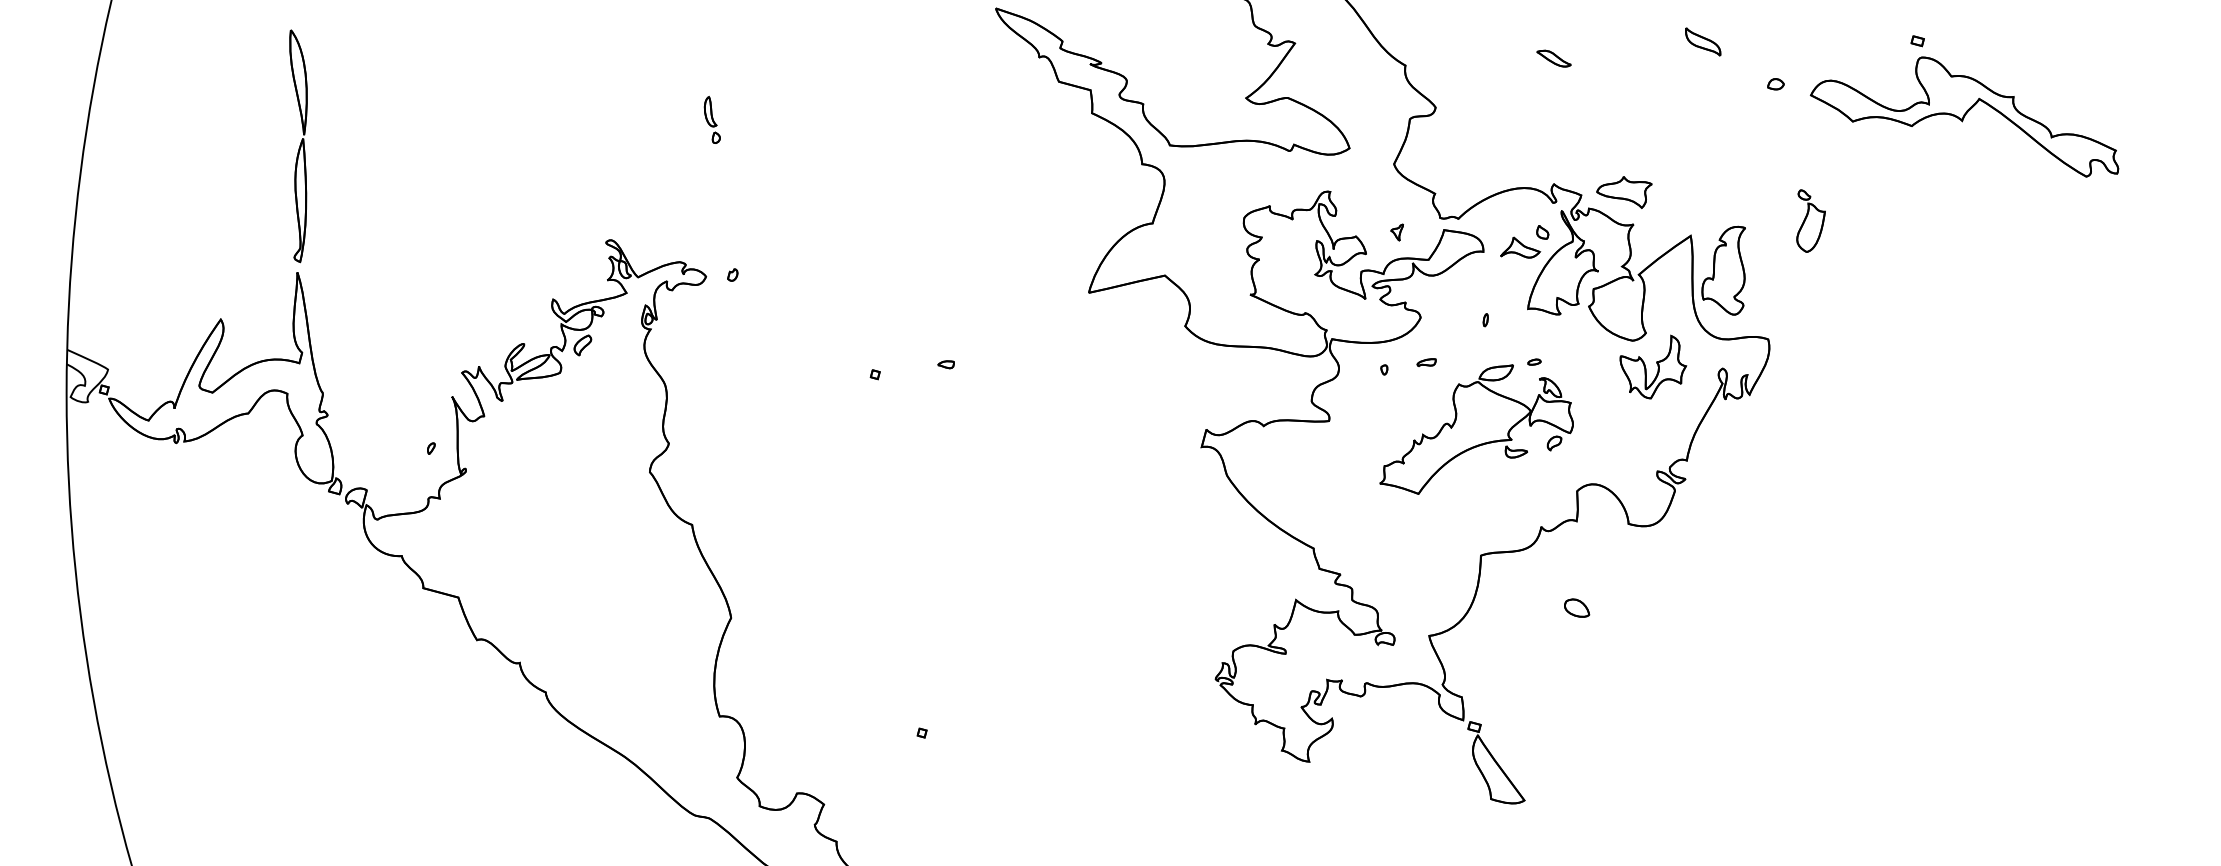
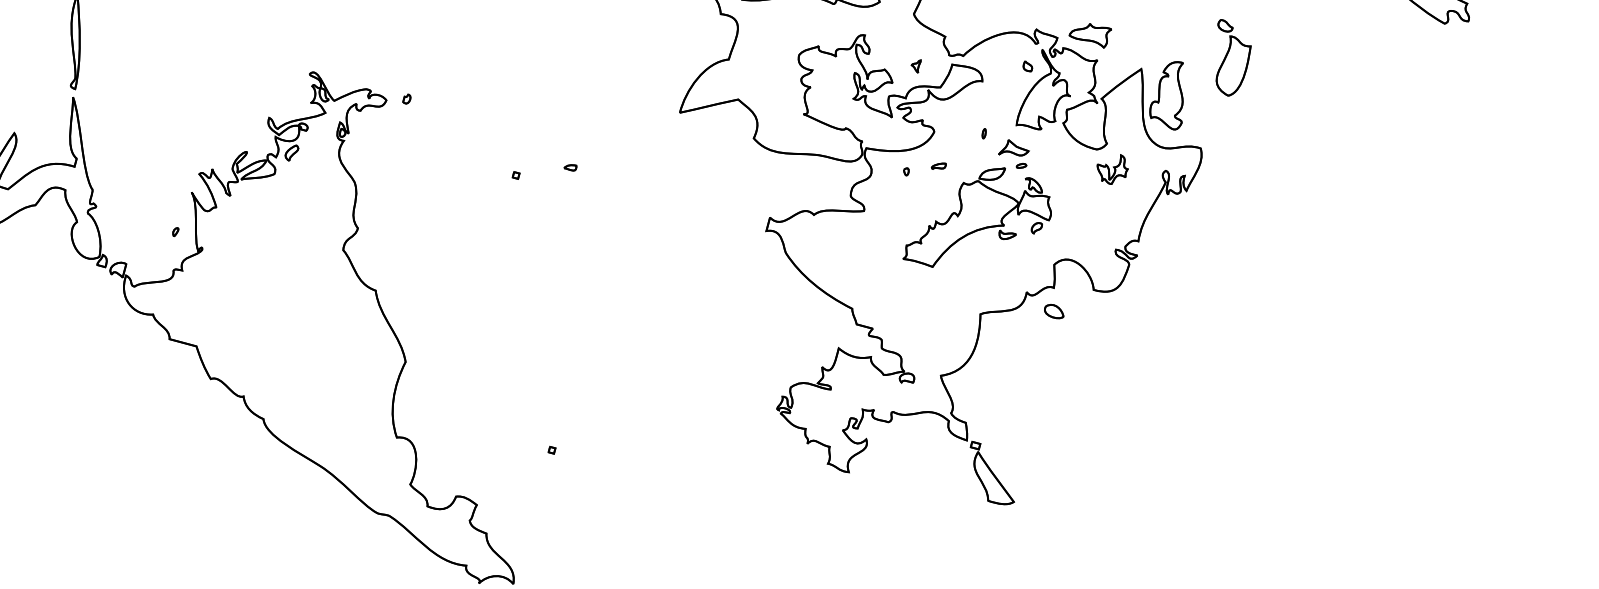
part: (1810, 220) -> (1233, 57), size x1.6
part: (1520, 247) -> (1013, 147), moved
part: (1653, 366) -> (1112, 169), size x0.6
part: (1577, 607) -> (1054, 311), moved

